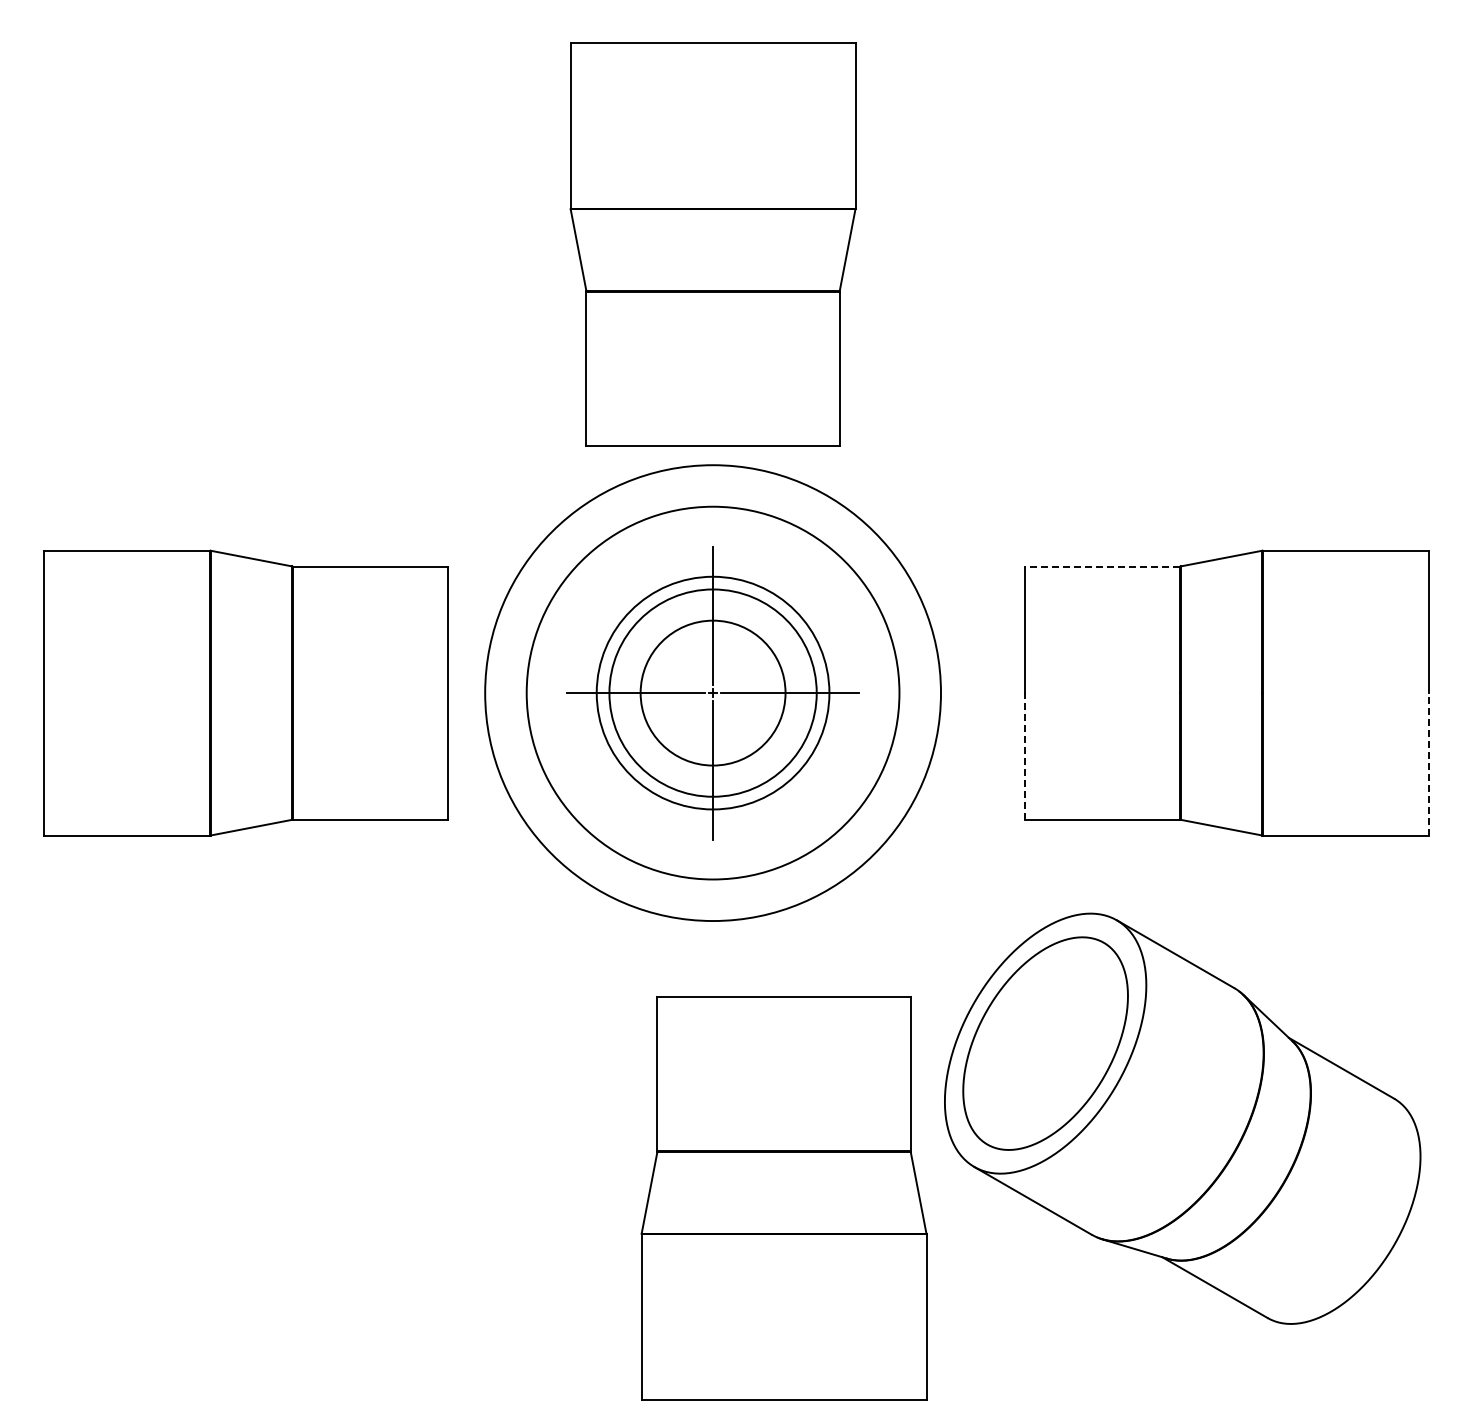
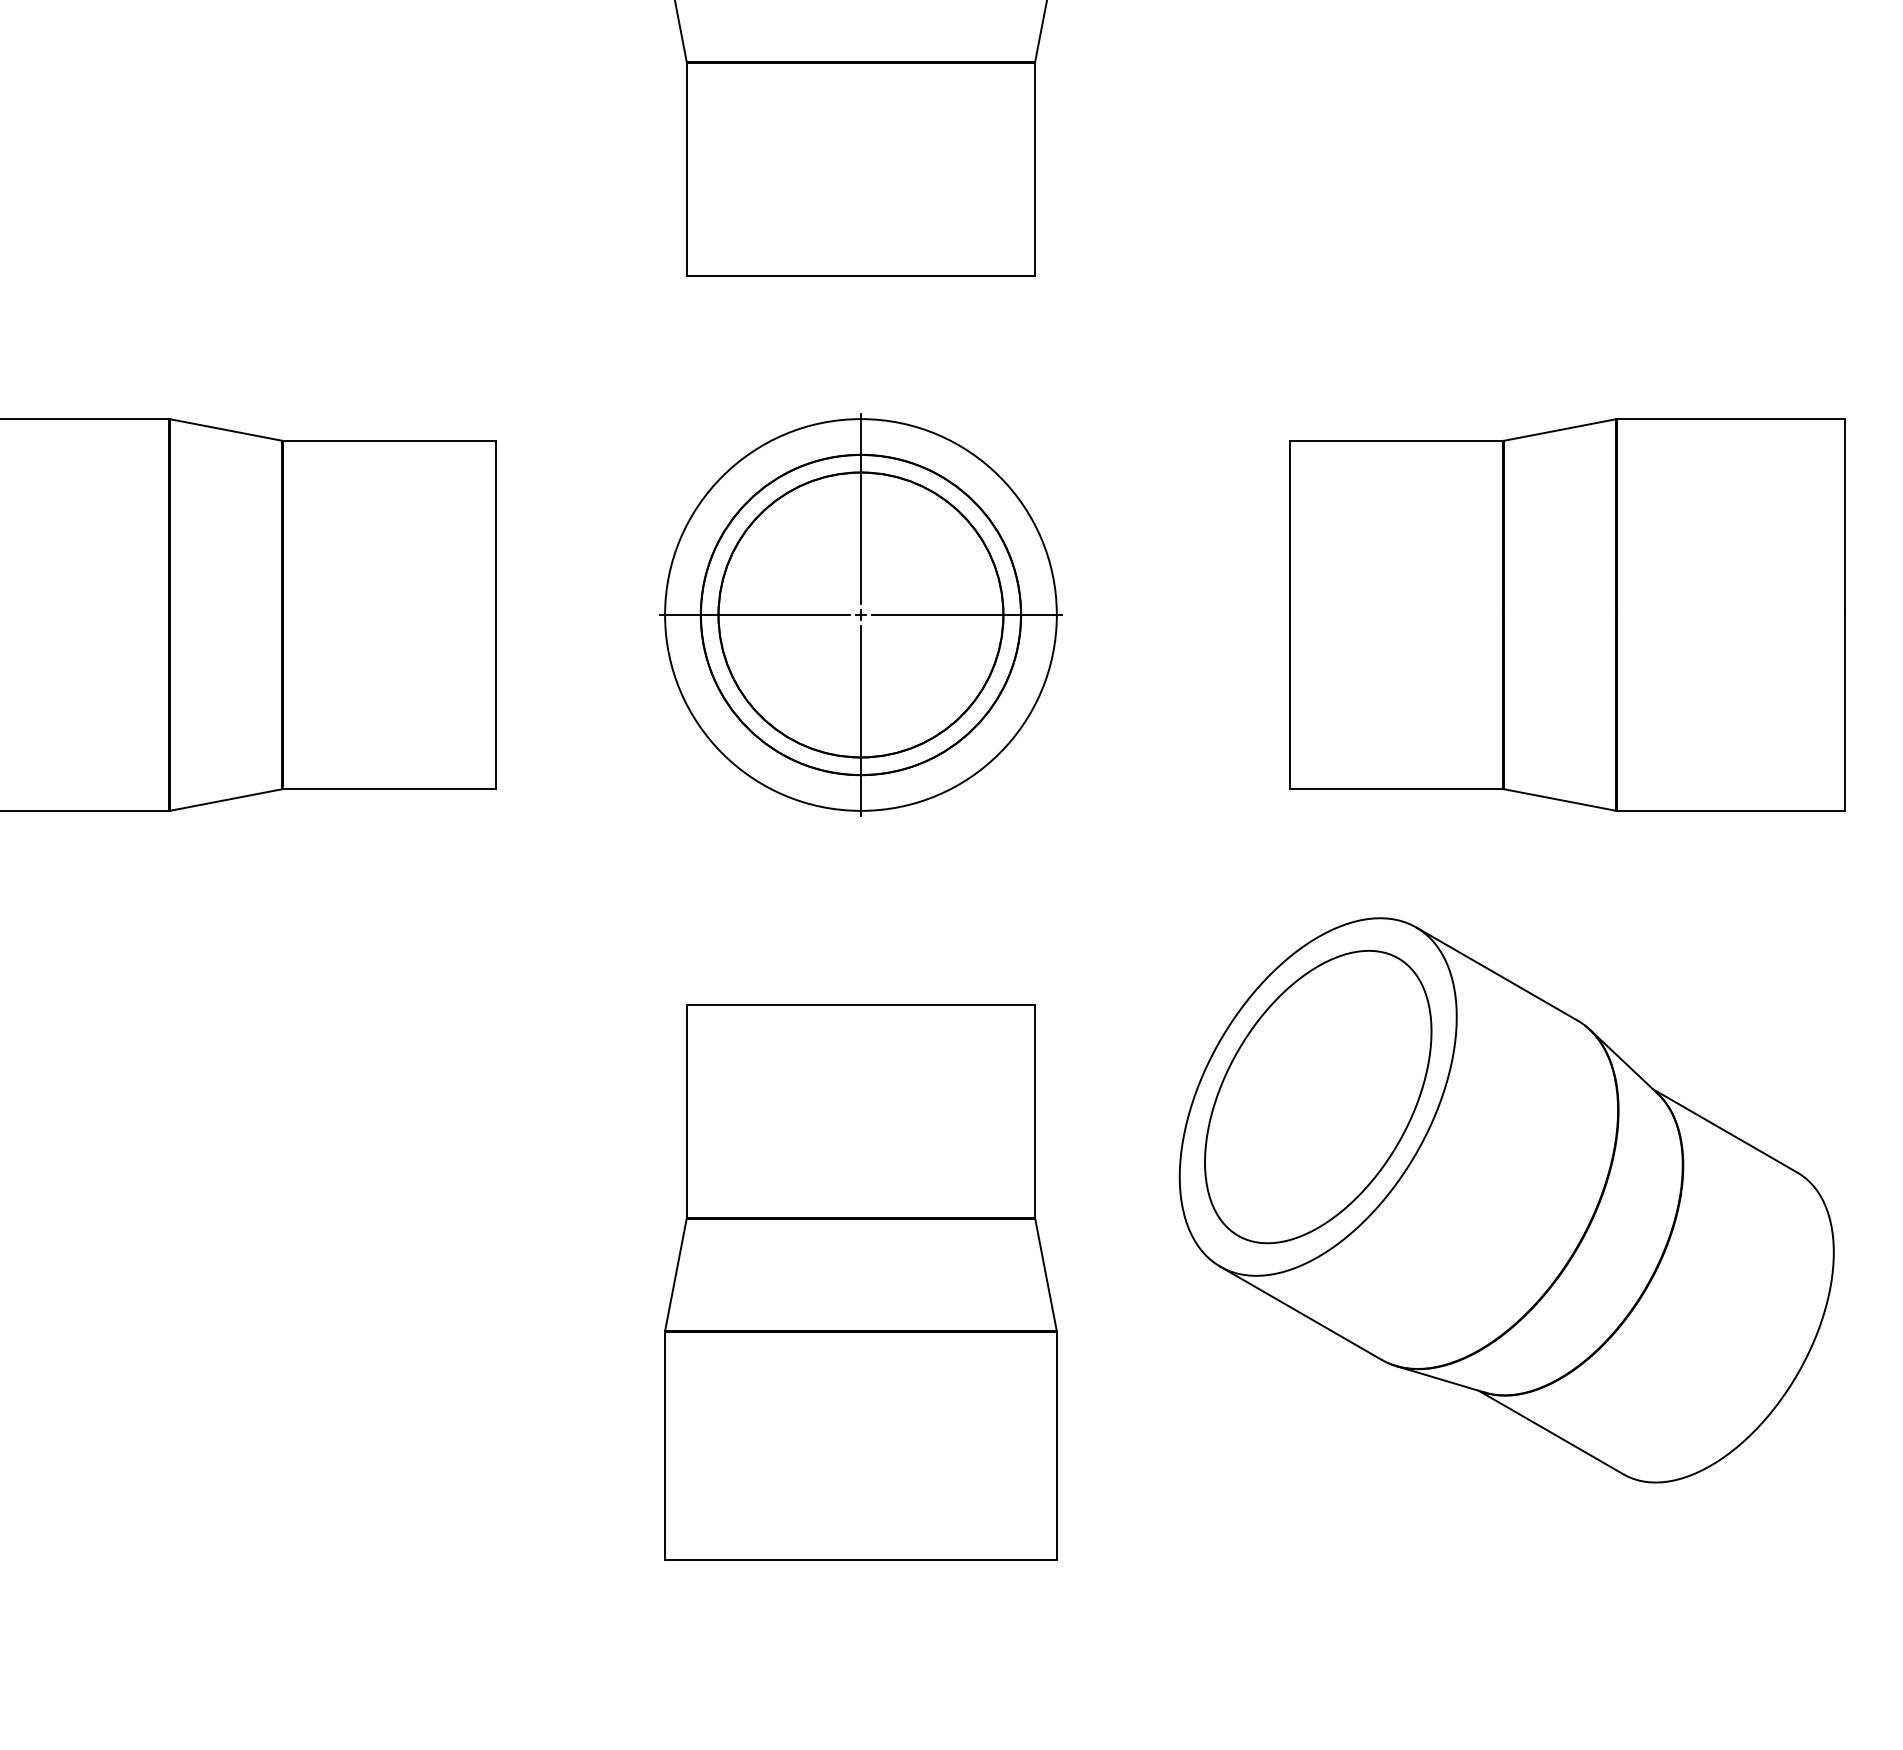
line: (1102, 566) -> (1396, 440), dashed -> solid
circle: (712, 692) -> (860, 614), size x0.62
circle: (712, 692) -> (860, 614), size x0.62
circle: (712, 692) -> (860, 614), size x1.43
line: (1025, 755) -> (1290, 700), dashed -> solid
line: (1428, 763) -> (1844, 711), dashed -> solid
part: (783, 1198) -> (860, 1282), moved

